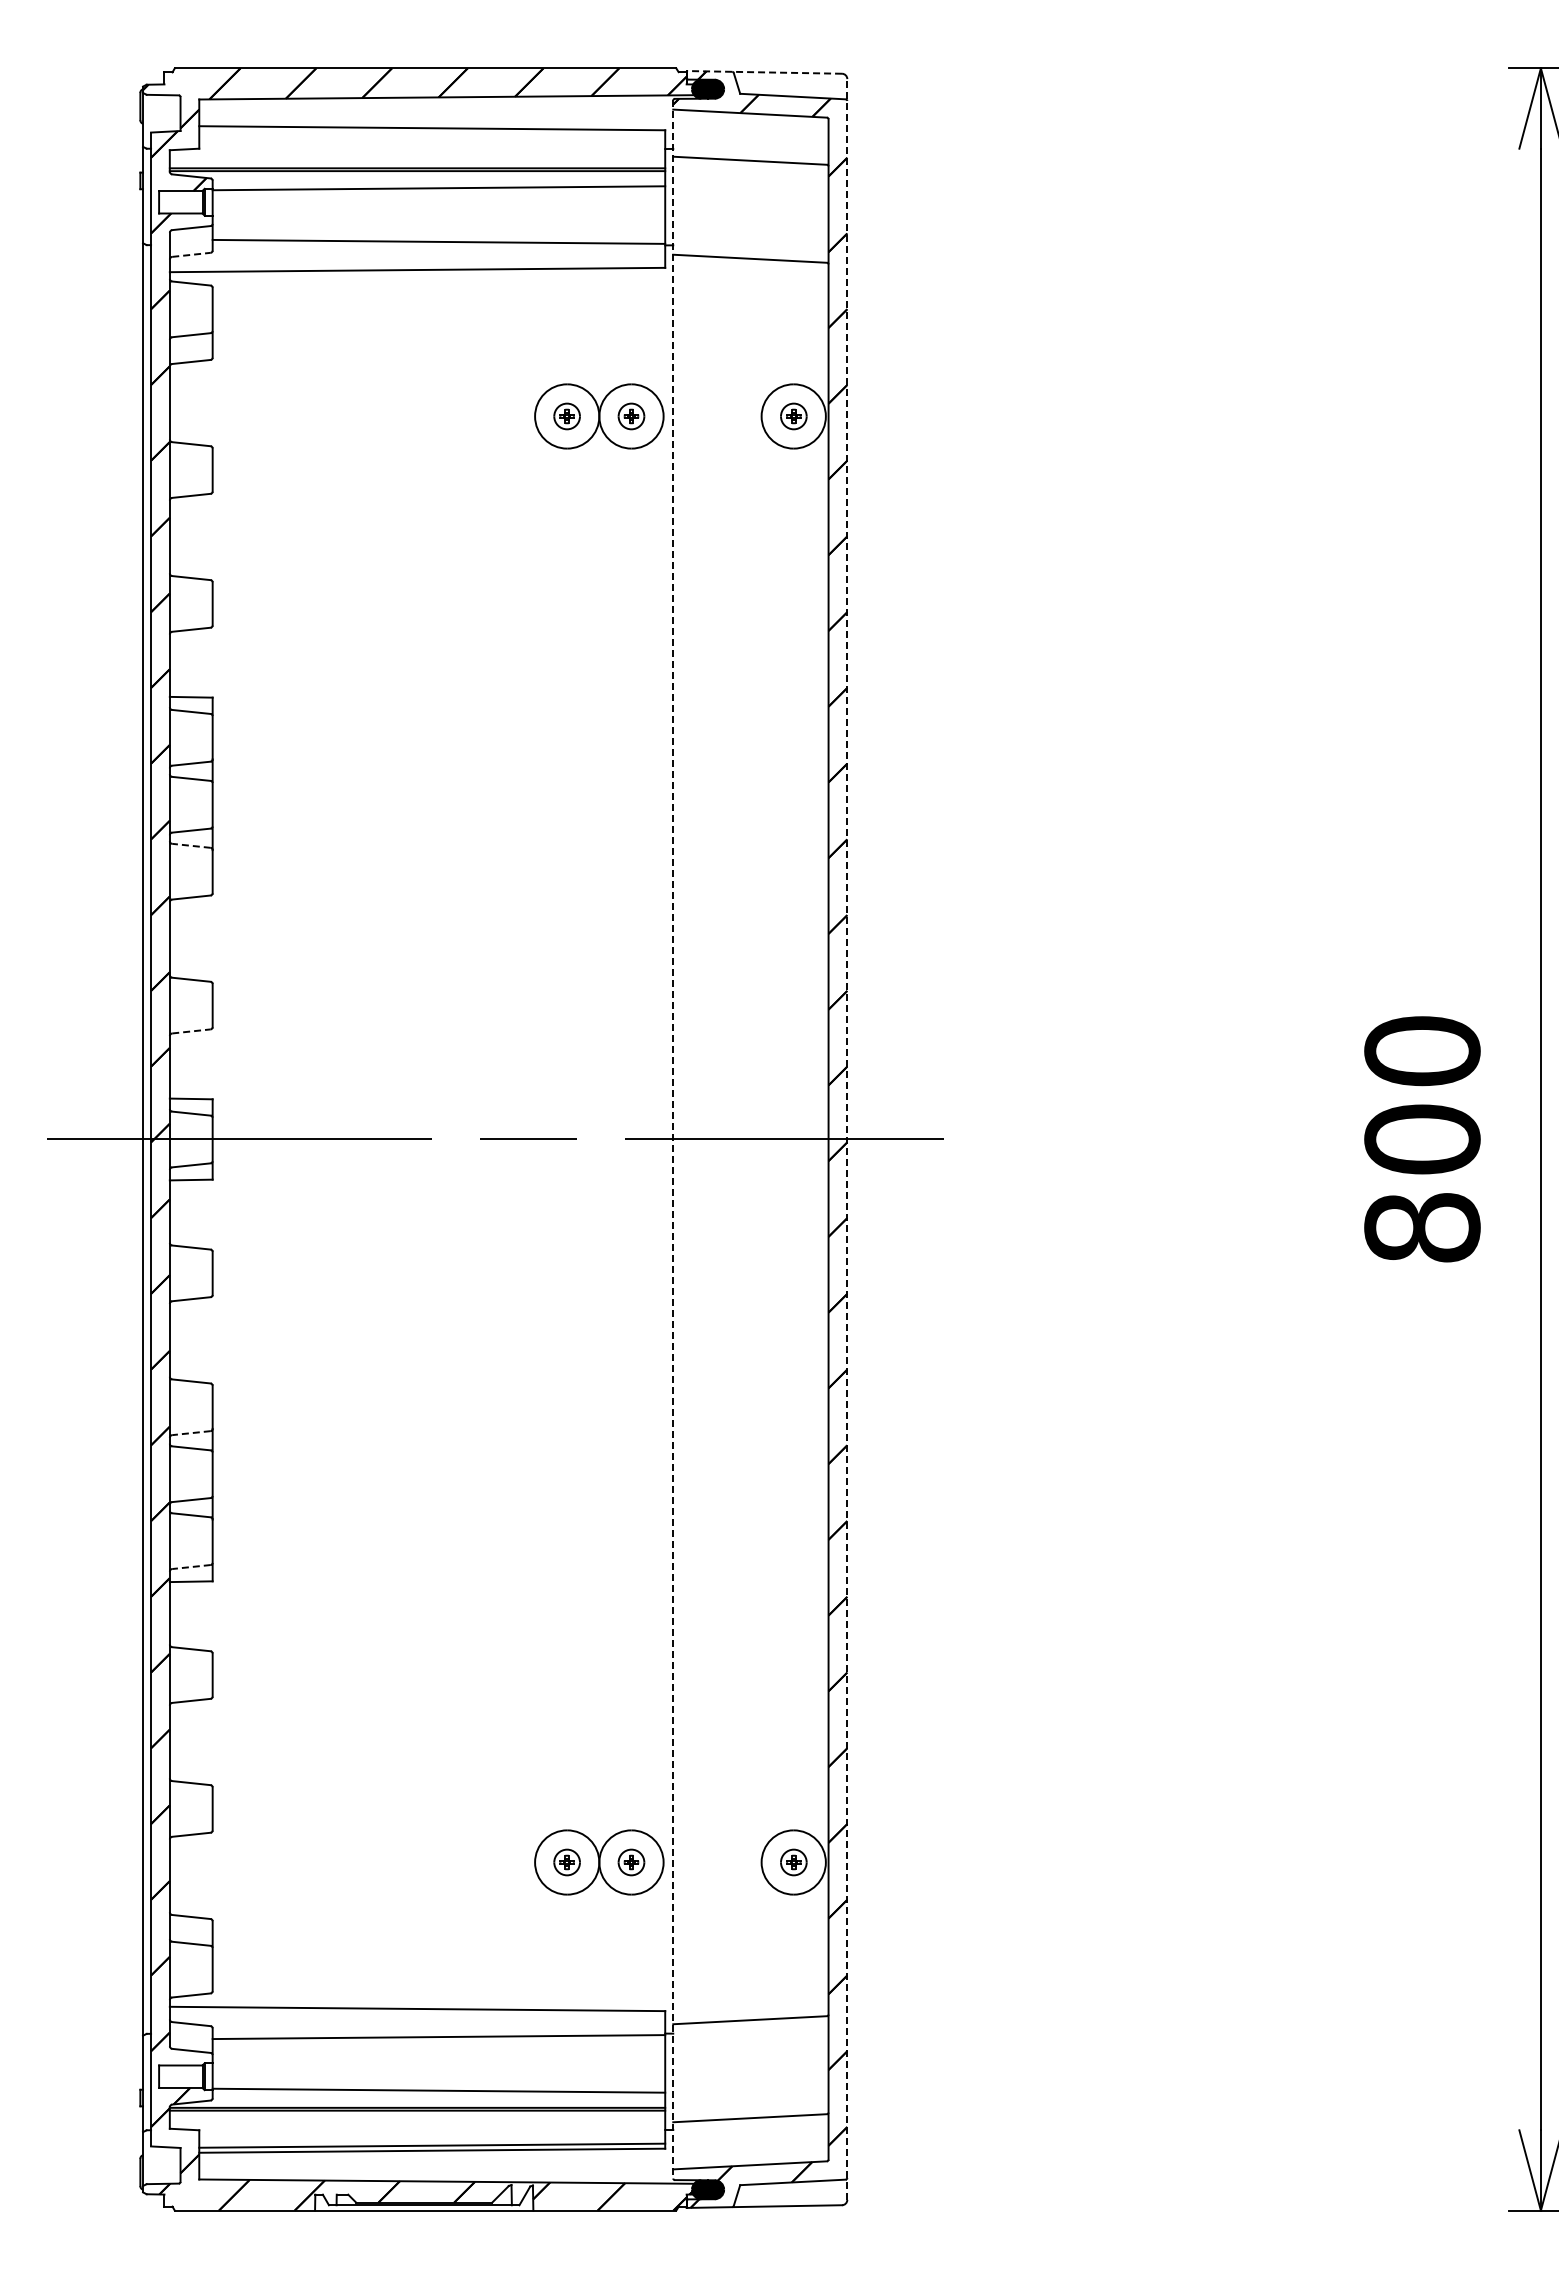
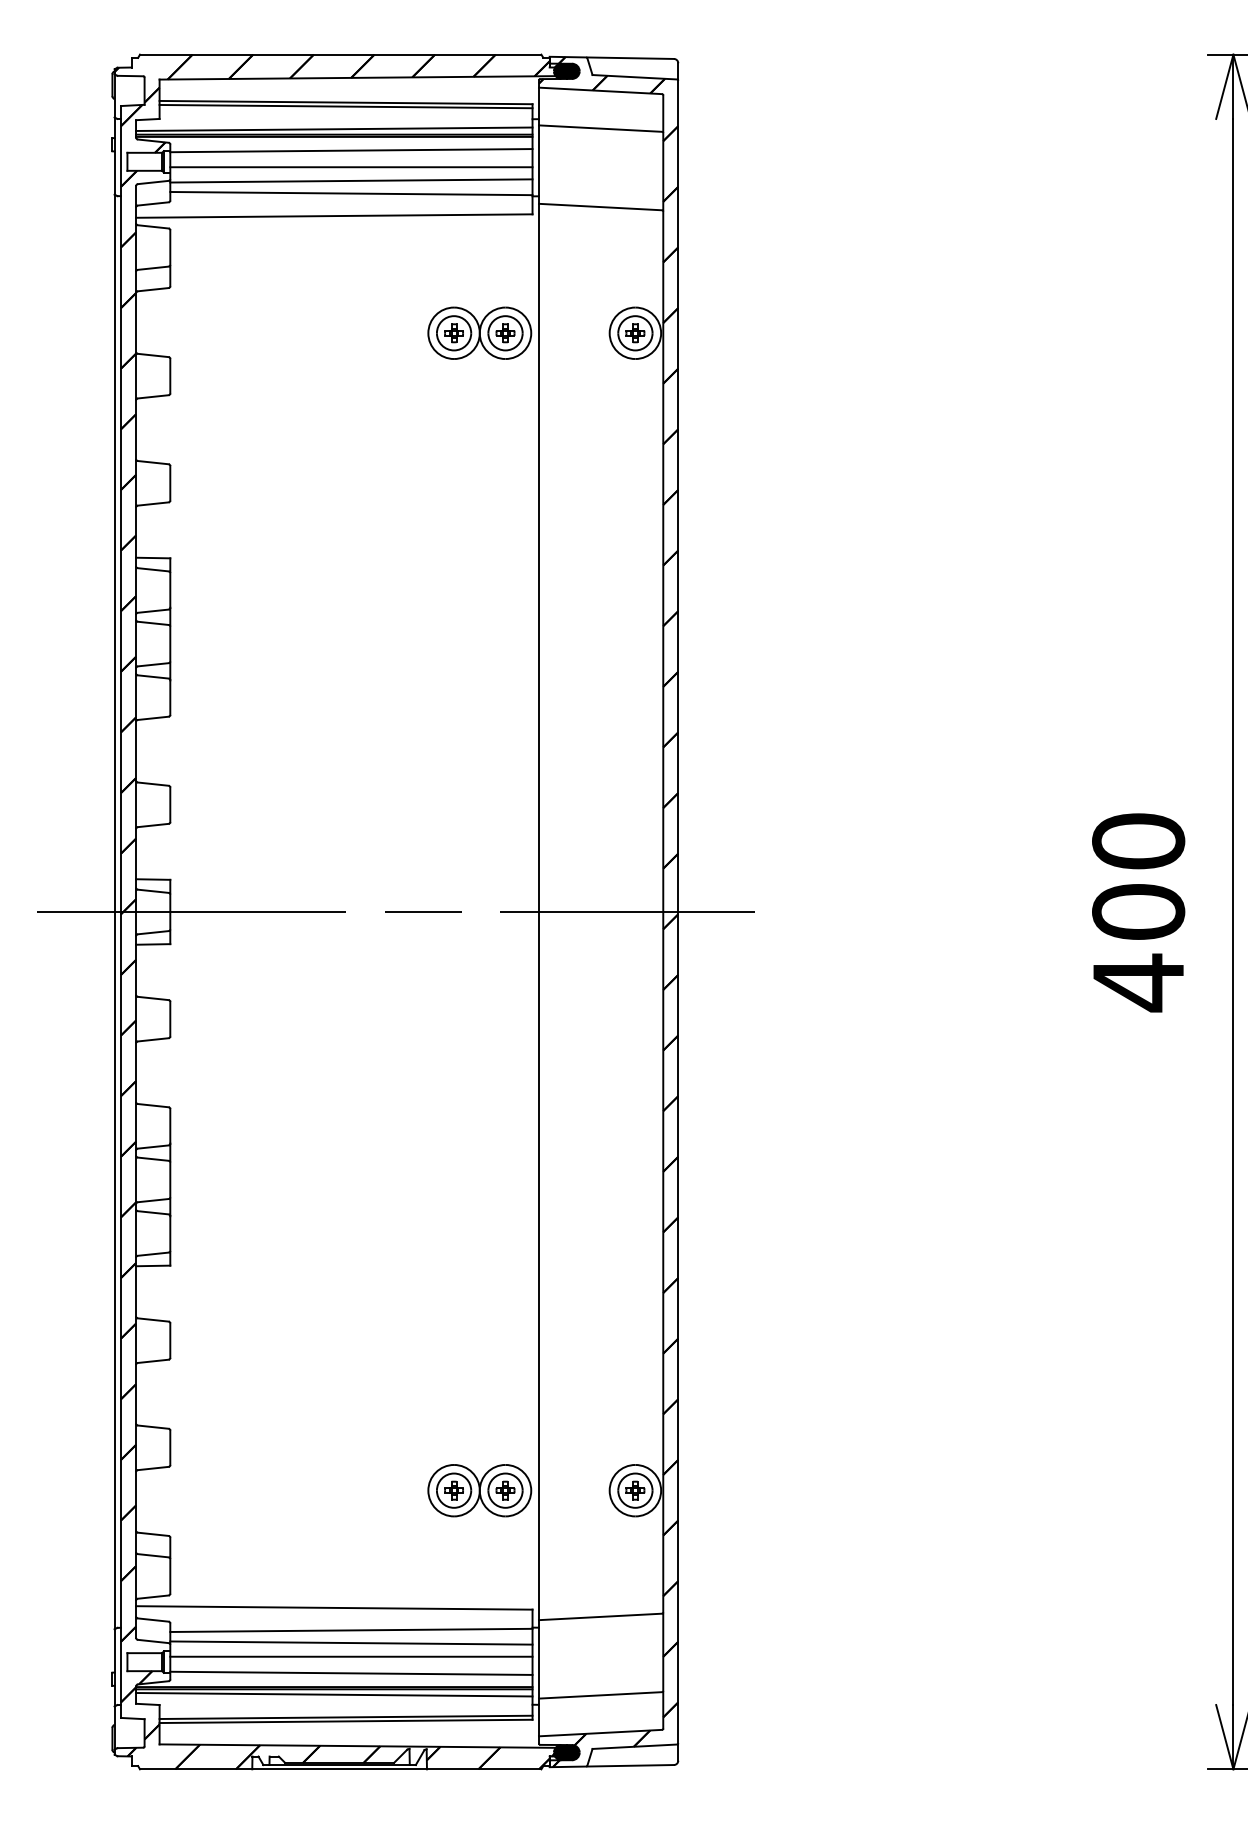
line: (764, 72) -> (611, 57), dashed -> solid
line: (432, 133) -> (346, 106), added
line: (417, 161) -> (334, 129), added
line: (438, 209) -> (351, 167), added
line: (438, 226) -> (351, 181), added
line: (191, 254) -> (153, 203), dashed -> solid
part: (566, 416) -> (453, 333), size x1.67
part: (631, 416) -> (505, 333), size x1.67
part: (793, 416) -> (635, 333), size x1.67
line: (190, 845) -> (152, 676), dashed -> solid
line: (191, 1031) -> (153, 825), dashed -> solid
line: (673, 1139) -> (539, 912), dashed -> solid
line: (847, 1139) -> (678, 912), dashed -> solid
text: (1422, 1228) -> (1138, 983), 800 -> 400
line: (190, 1433) -> (152, 1147), dashed -> solid
line: (190, 1567) -> (152, 1254), dashed -> solid
part: (566, 1862) -> (453, 1490), size x1.67
part: (631, 1862) -> (505, 1490), size x1.67
part: (793, 1862) -> (635, 1490), size x1.67
line: (438, 2052) -> (351, 1642), added
line: (438, 2069) -> (351, 1656), added
line: (417, 2117) -> (334, 1694), added

